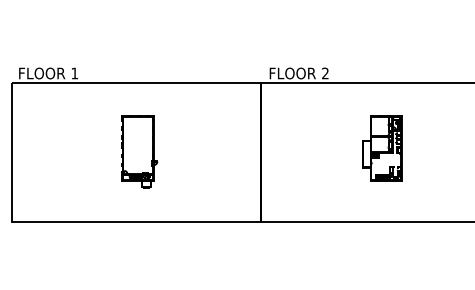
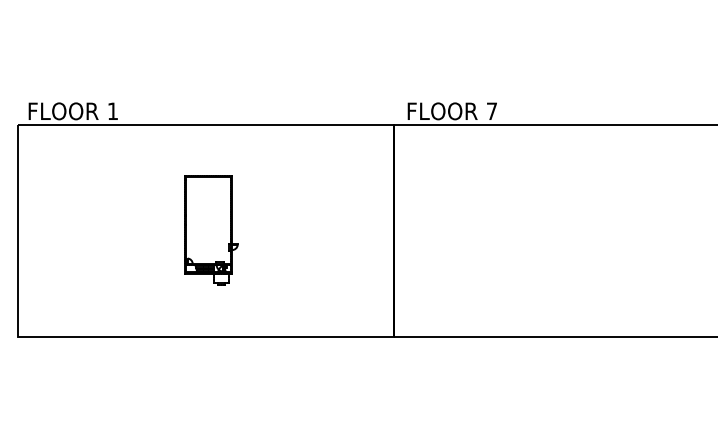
text: (325, 73) -> (492, 111), 2 -> 7
part: (382, 148) -> (578, 224), removed

